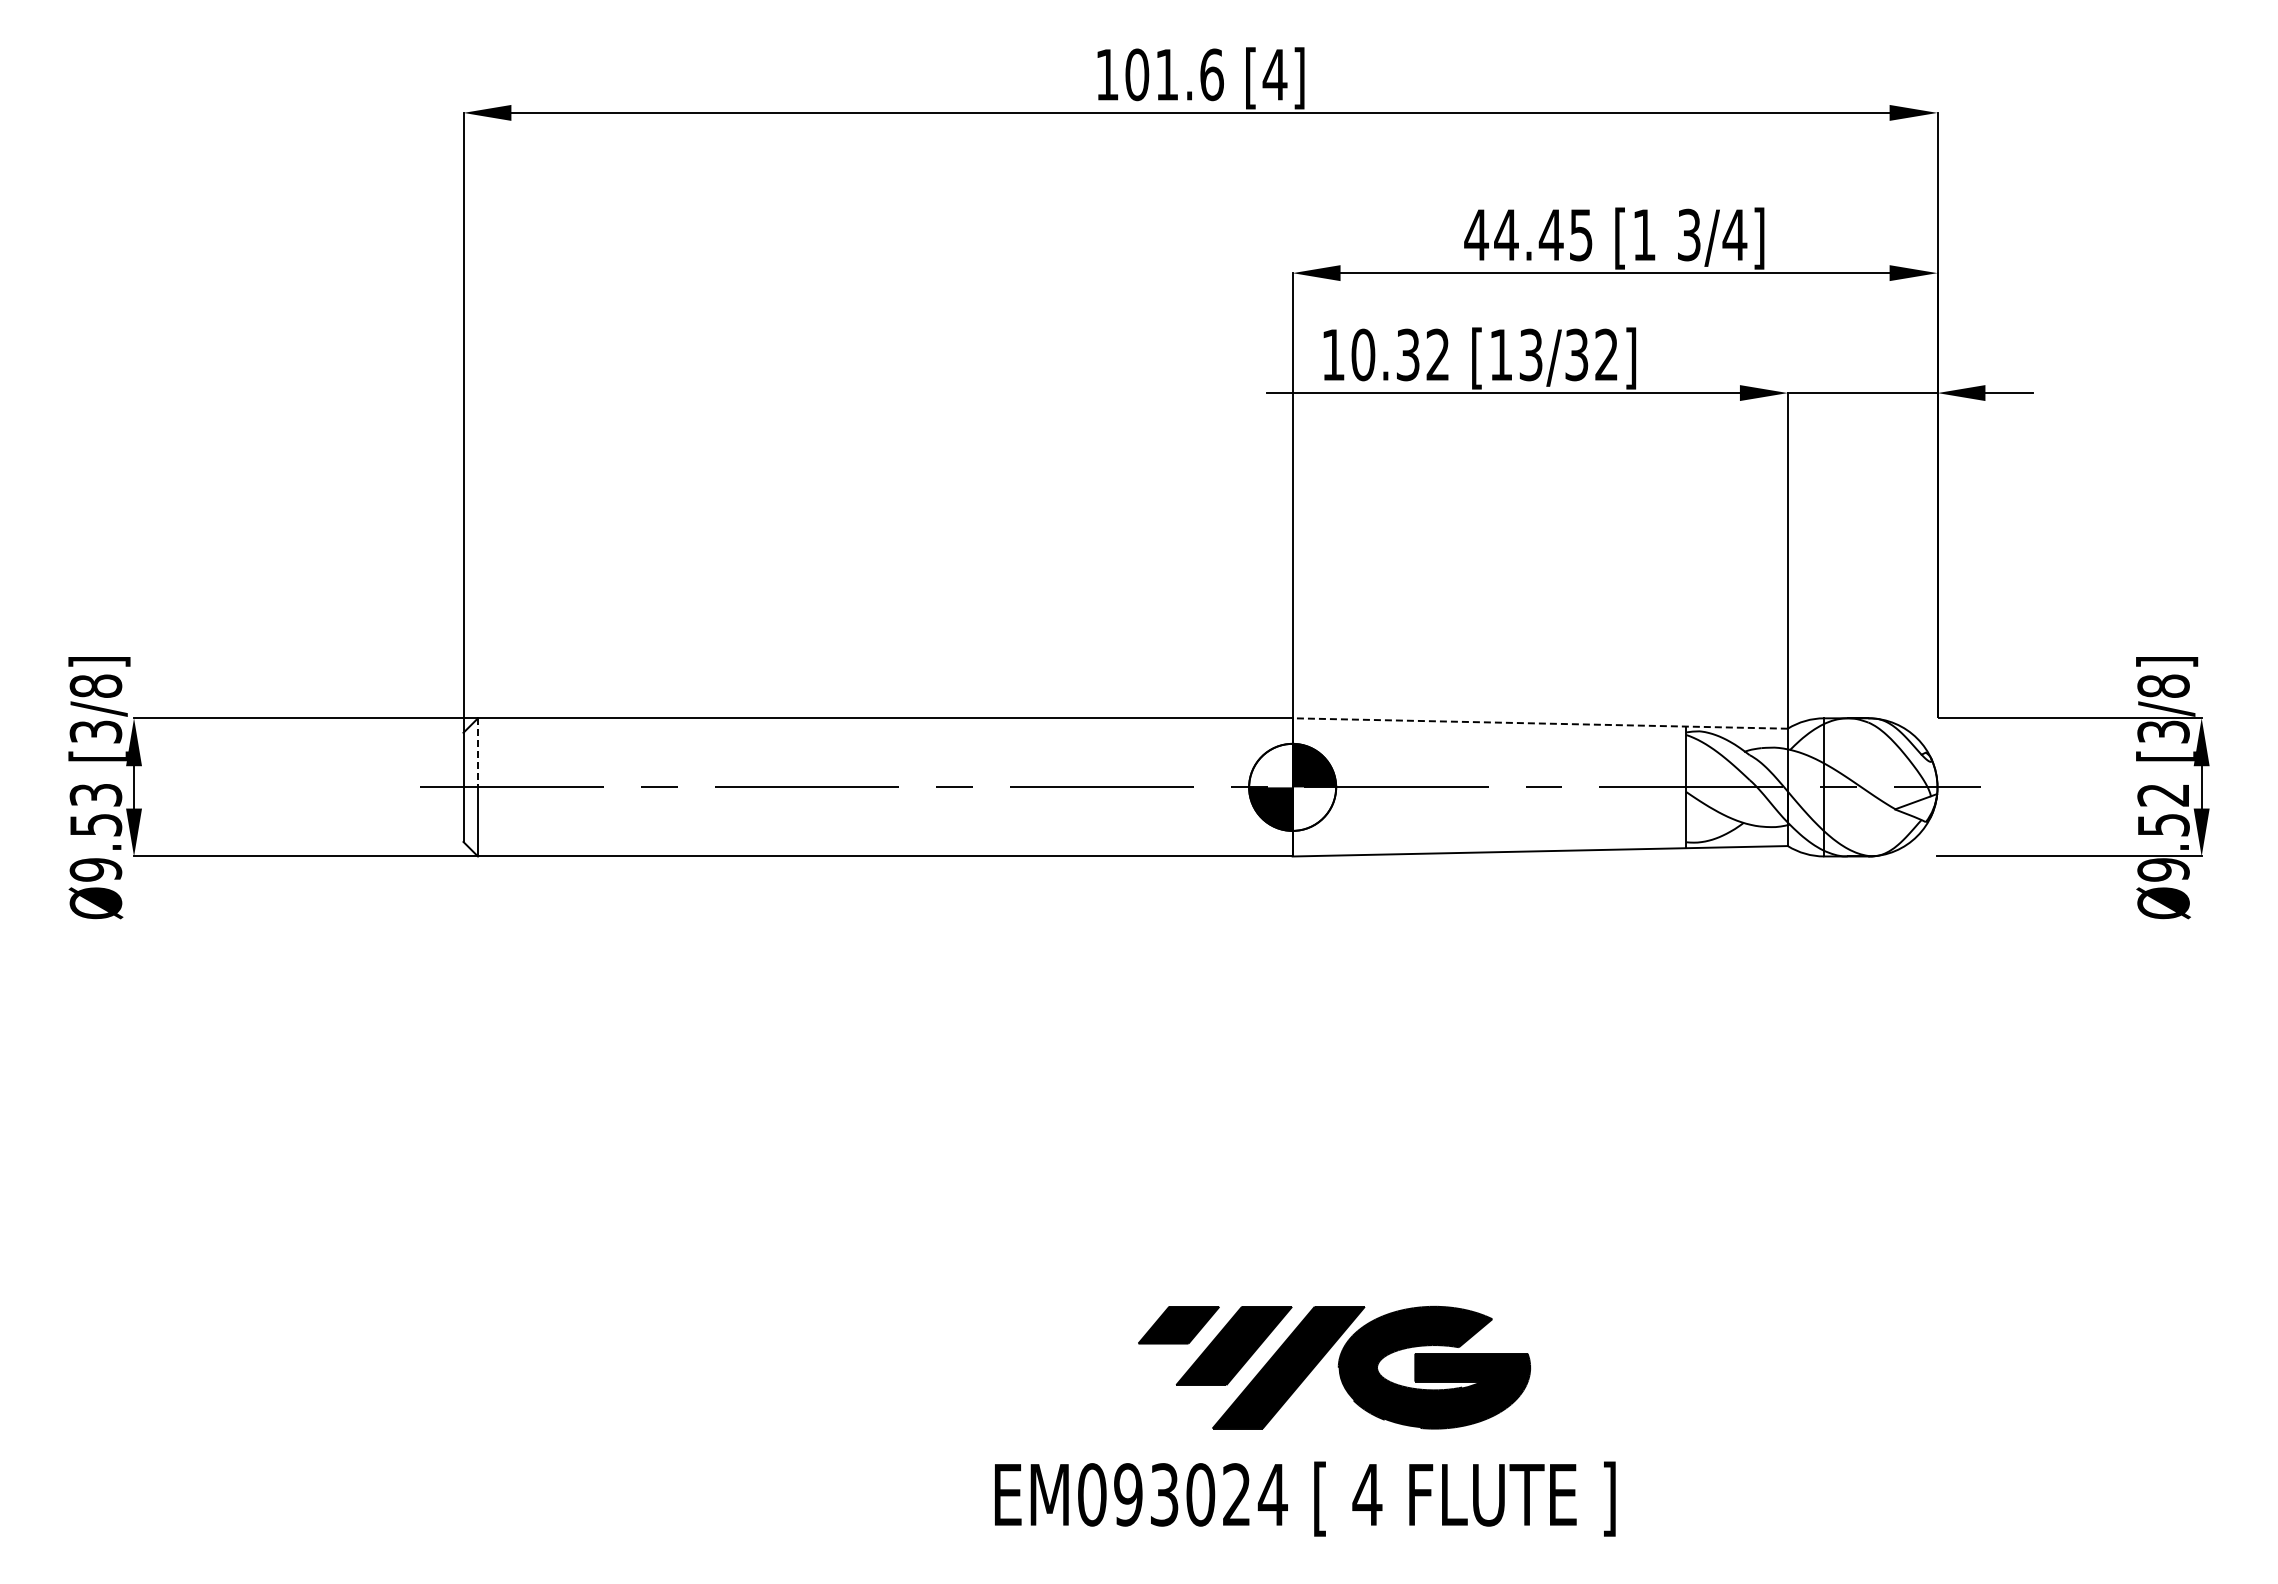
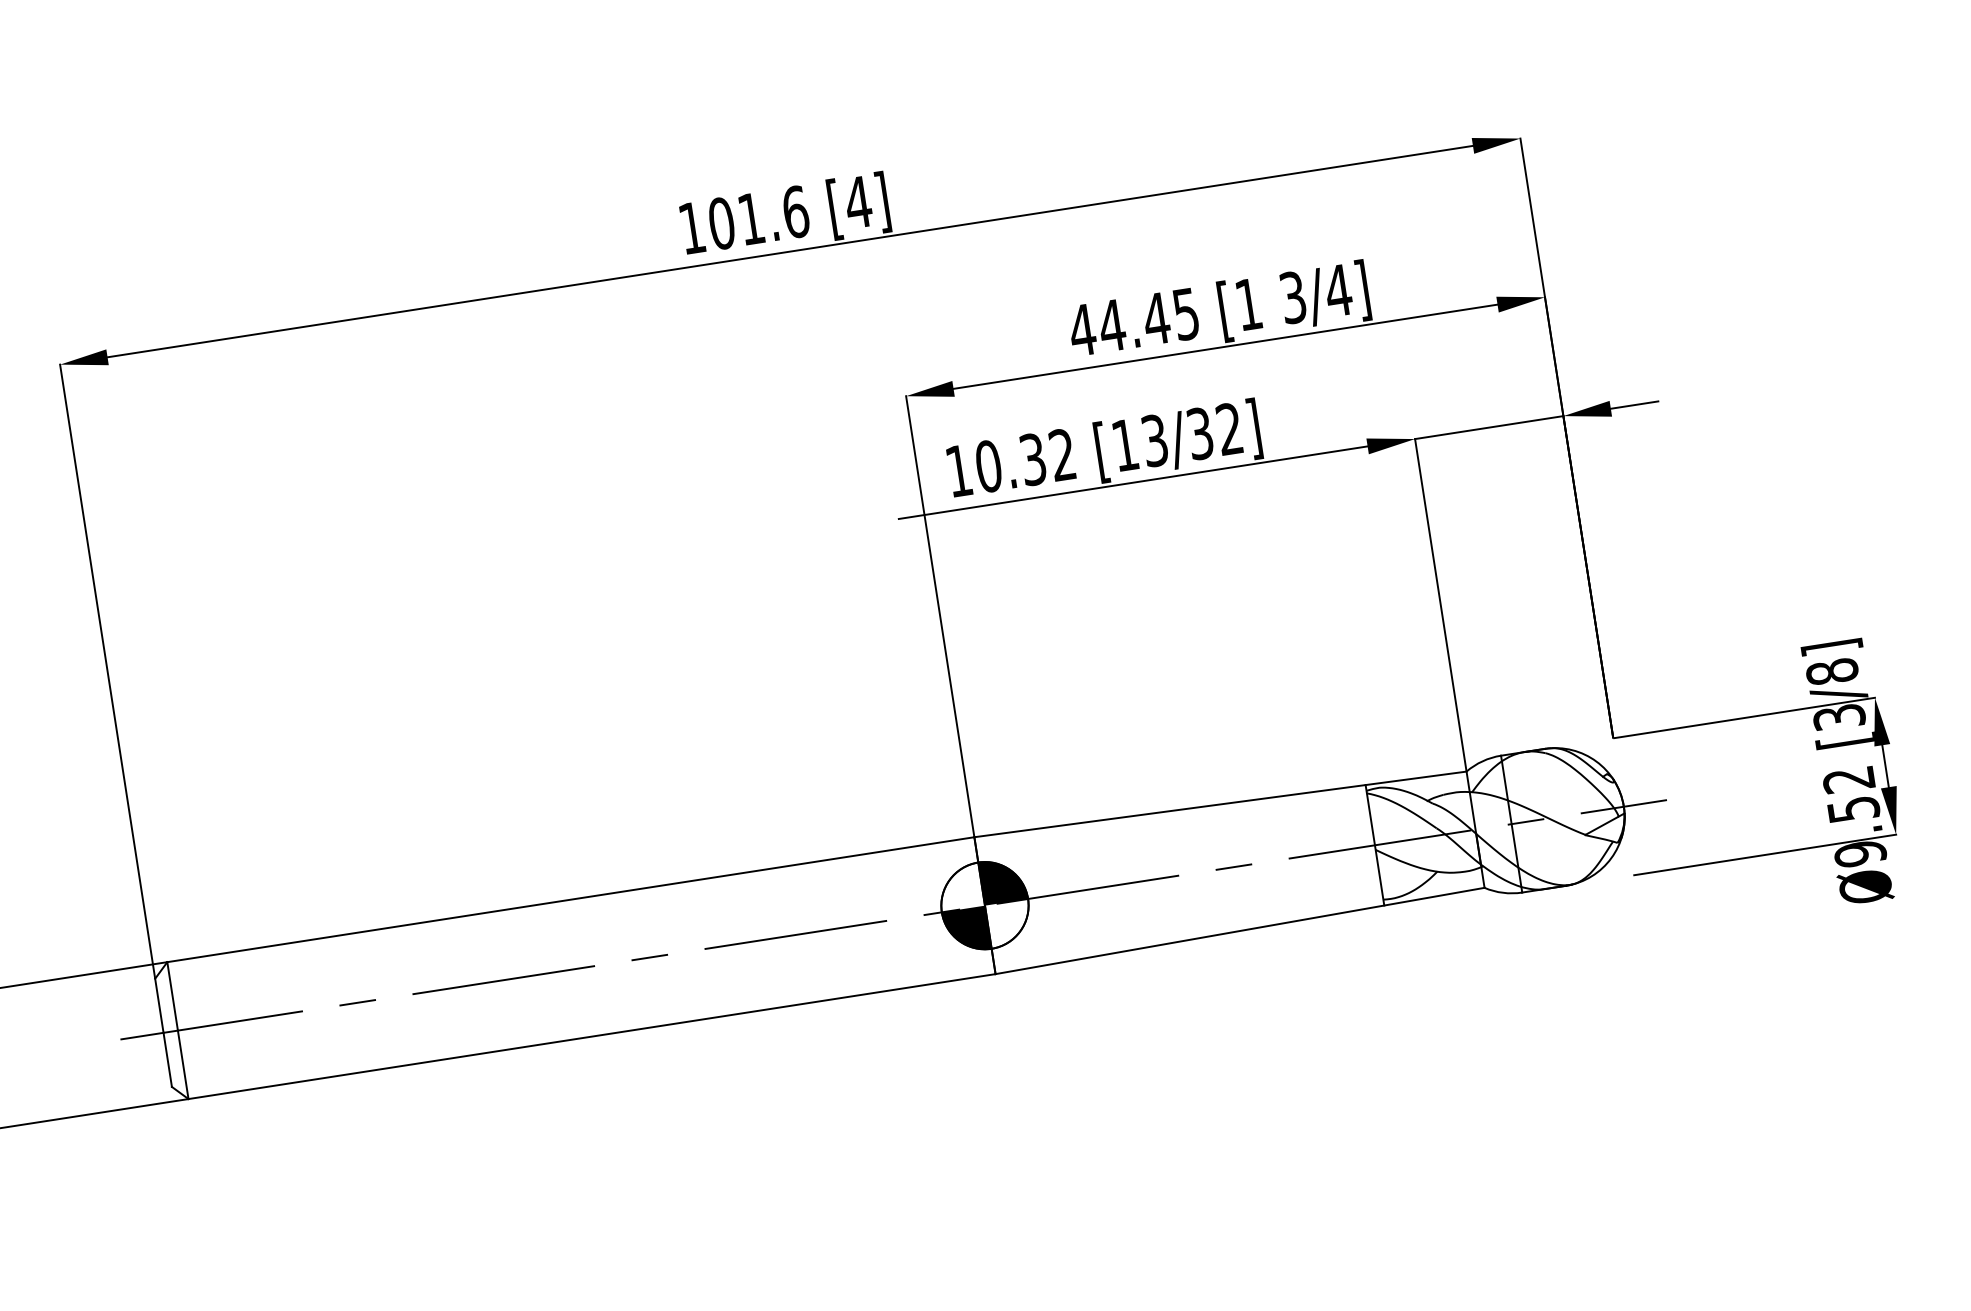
line: (1540, 723) -> (1220, 804), dashed -> solid
line: (478, 752) -> (173, 995), dashed -> solid

